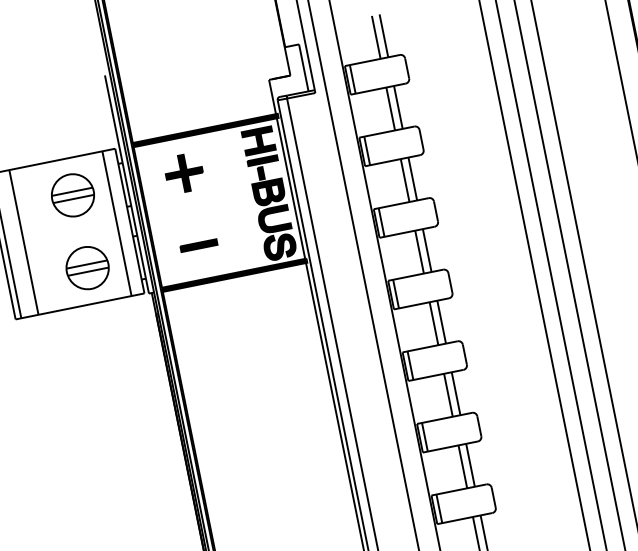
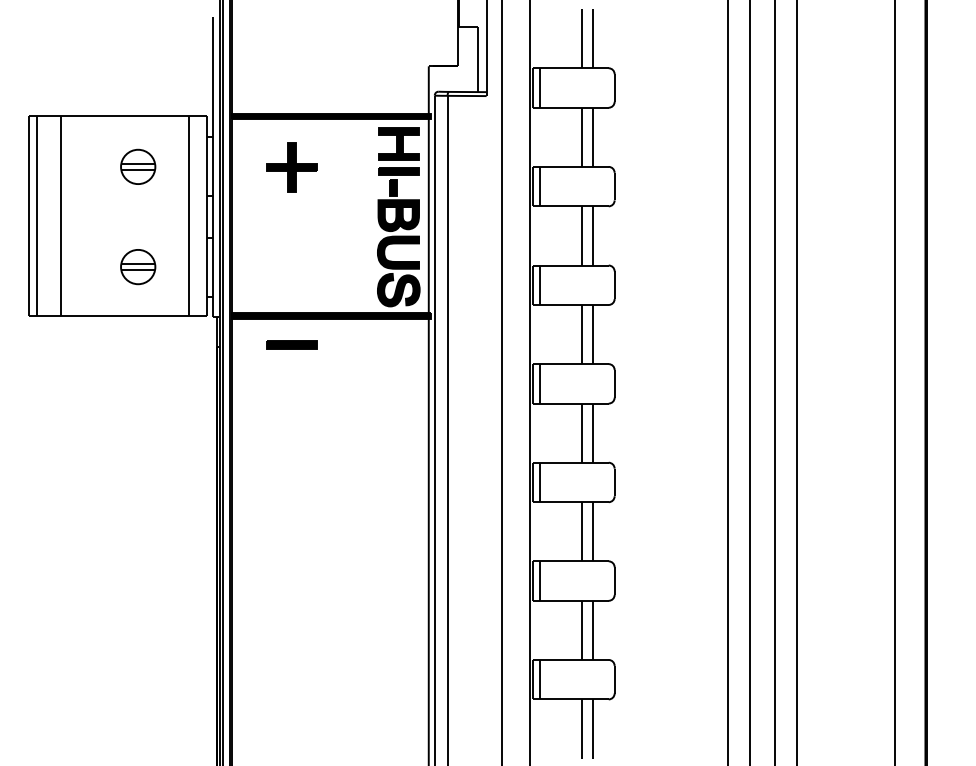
part: (72, 195) -> (137, 166), size x0.6
part: (198, 245) -> (291, 344), moved
part: (86, 267) -> (137, 266), size x0.6

